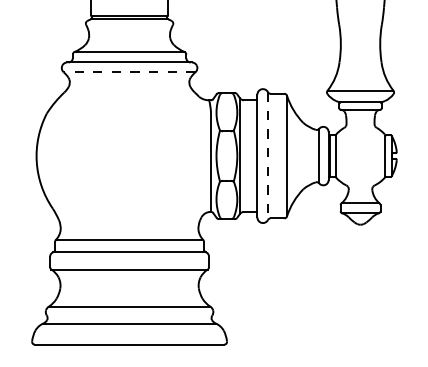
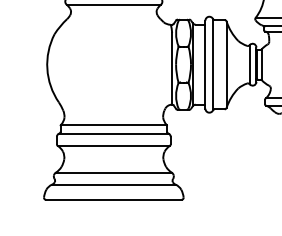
line: (129, 72) -> (113, 4), dashed -> solid
line: (268, 156) -> (213, 65), dashed -> solid

